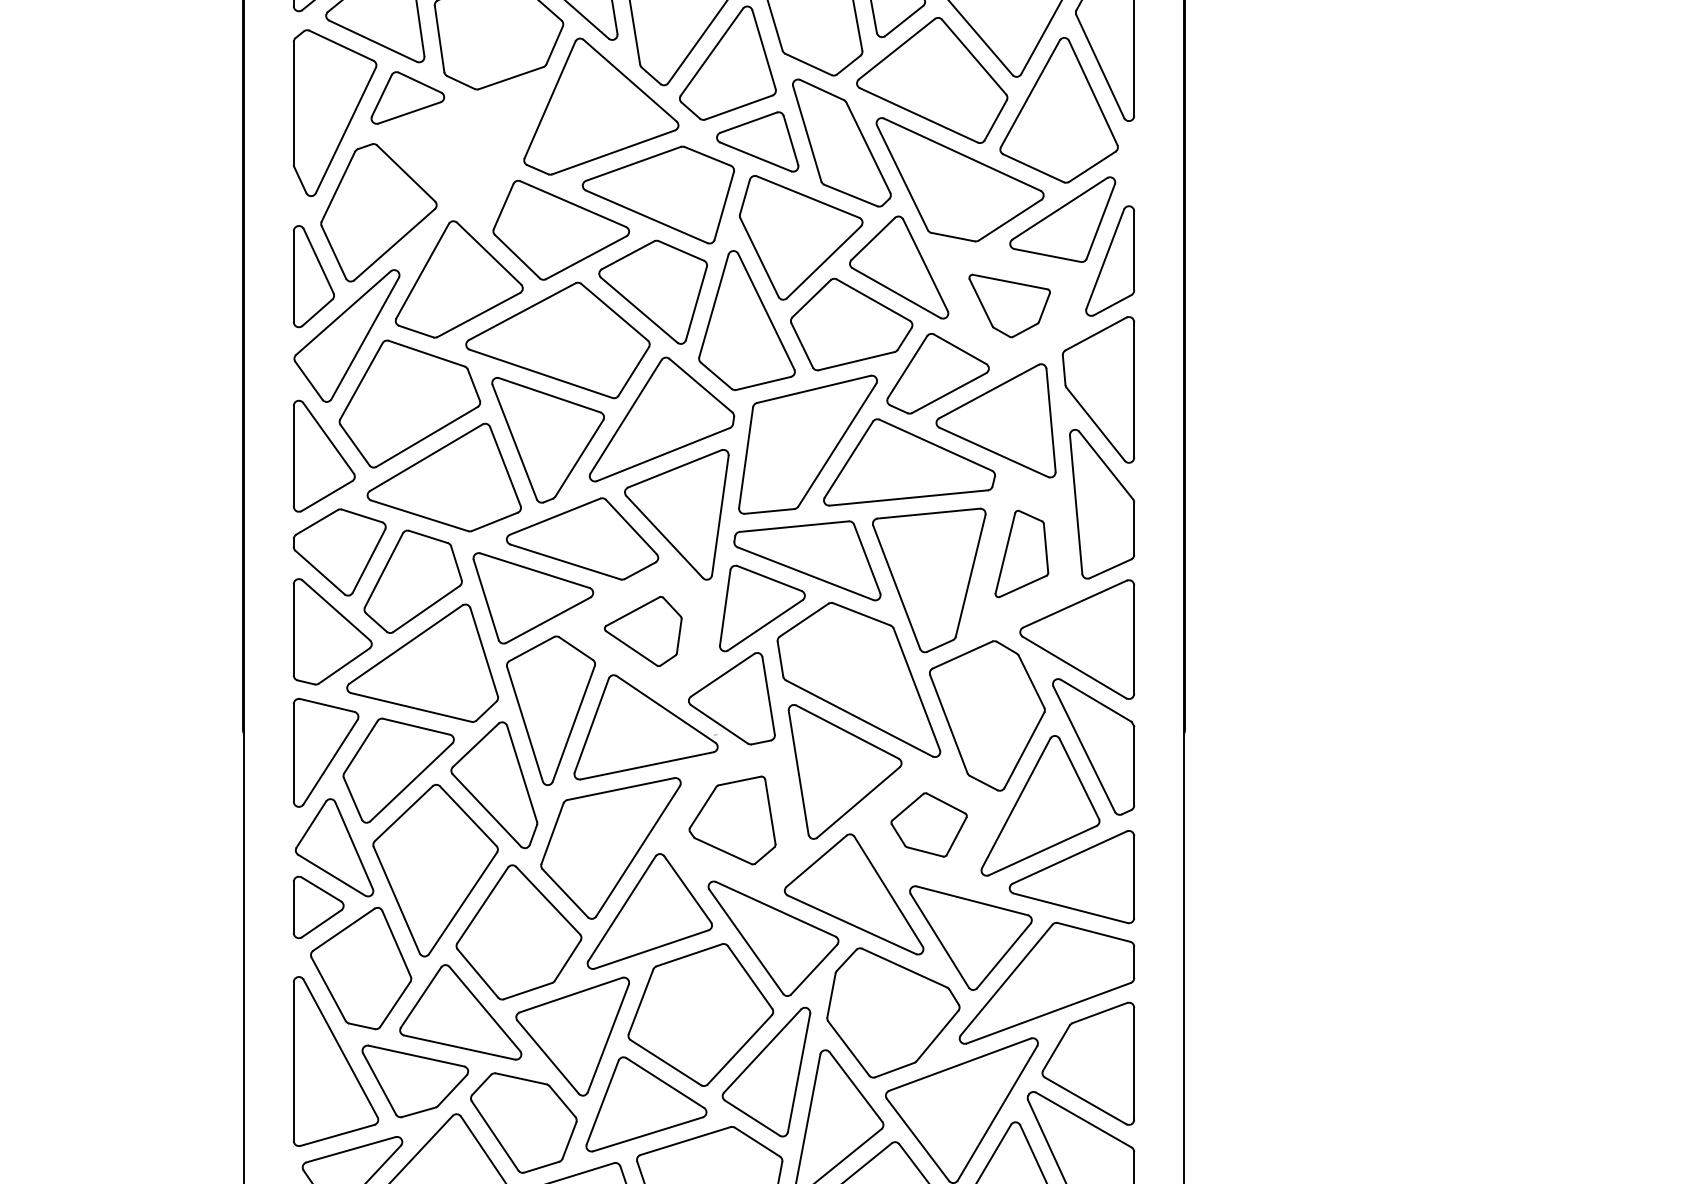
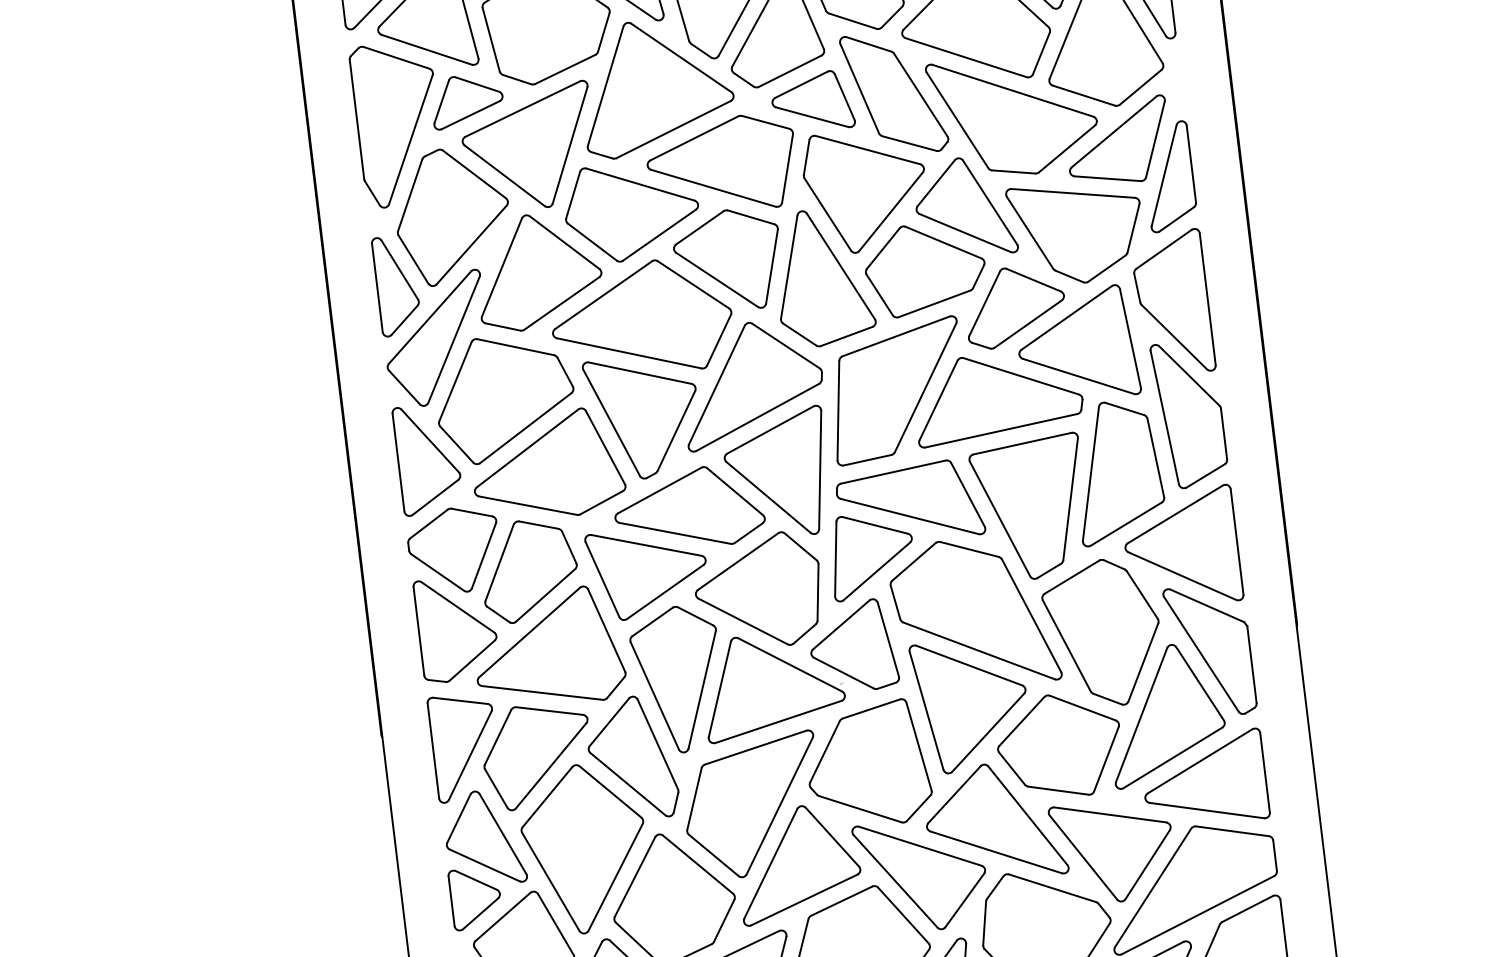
part: (464, 153) -> (528, 148), added
part: (1009, 305) -> (1076, 231), size x1.67
part: (1021, 553) -> (1117, 471), size x1.67
part: (643, 631) -> (759, 591), size x1.67
part: (732, 820) -> (867, 765), size x1.43
part: (928, 824) -> (1058, 745), size x1.67

